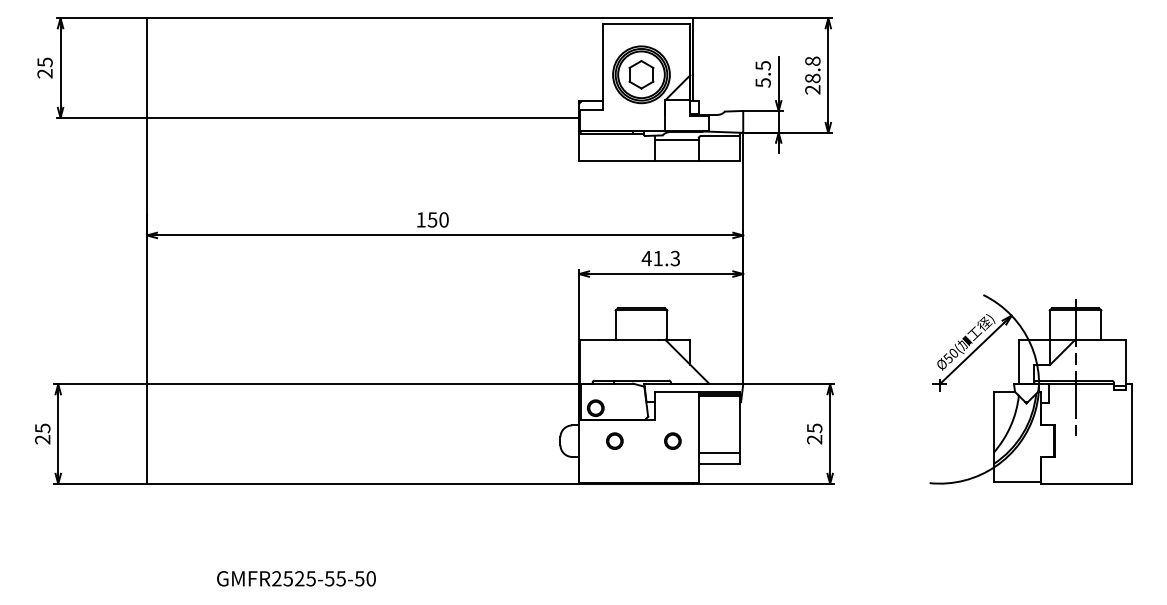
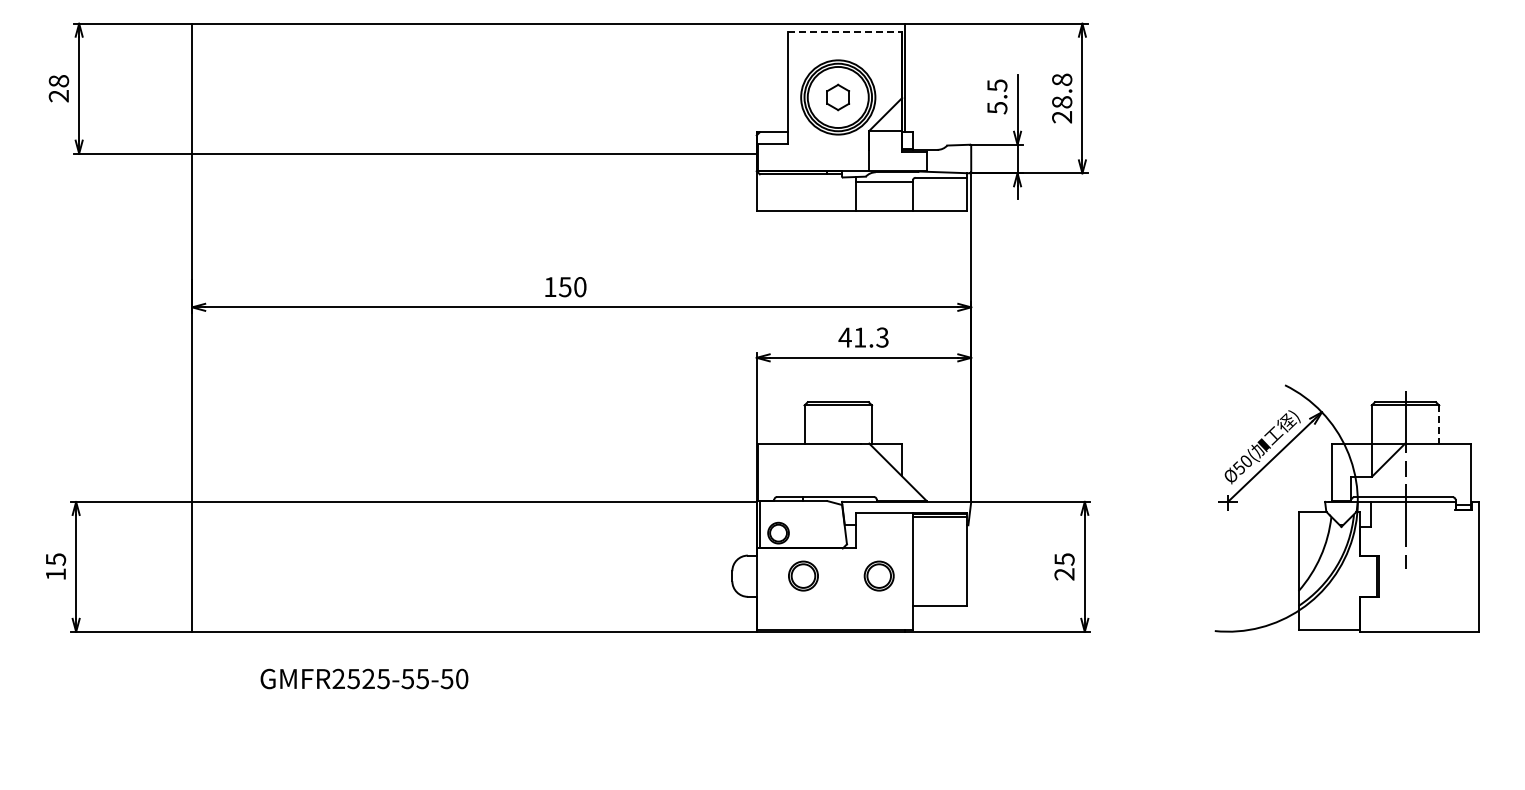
line: (647, 24) -> (845, 31), solid -> dashed
text: (44, 62) -> (58, 81), 25 -> 28
part: (640, 74) -> (837, 97), size x0.7
line: (1101, 325) -> (1439, 425), solid -> dashed
text: (42, 439) -> (55, 574), 25 -> 15
part: (614, 441) -> (803, 576), size x1.4
part: (673, 441) -> (879, 576), size x1.4
line: (718, 452) -> (939, 591), removed
text: (296, 578) -> (364, 678), moved

